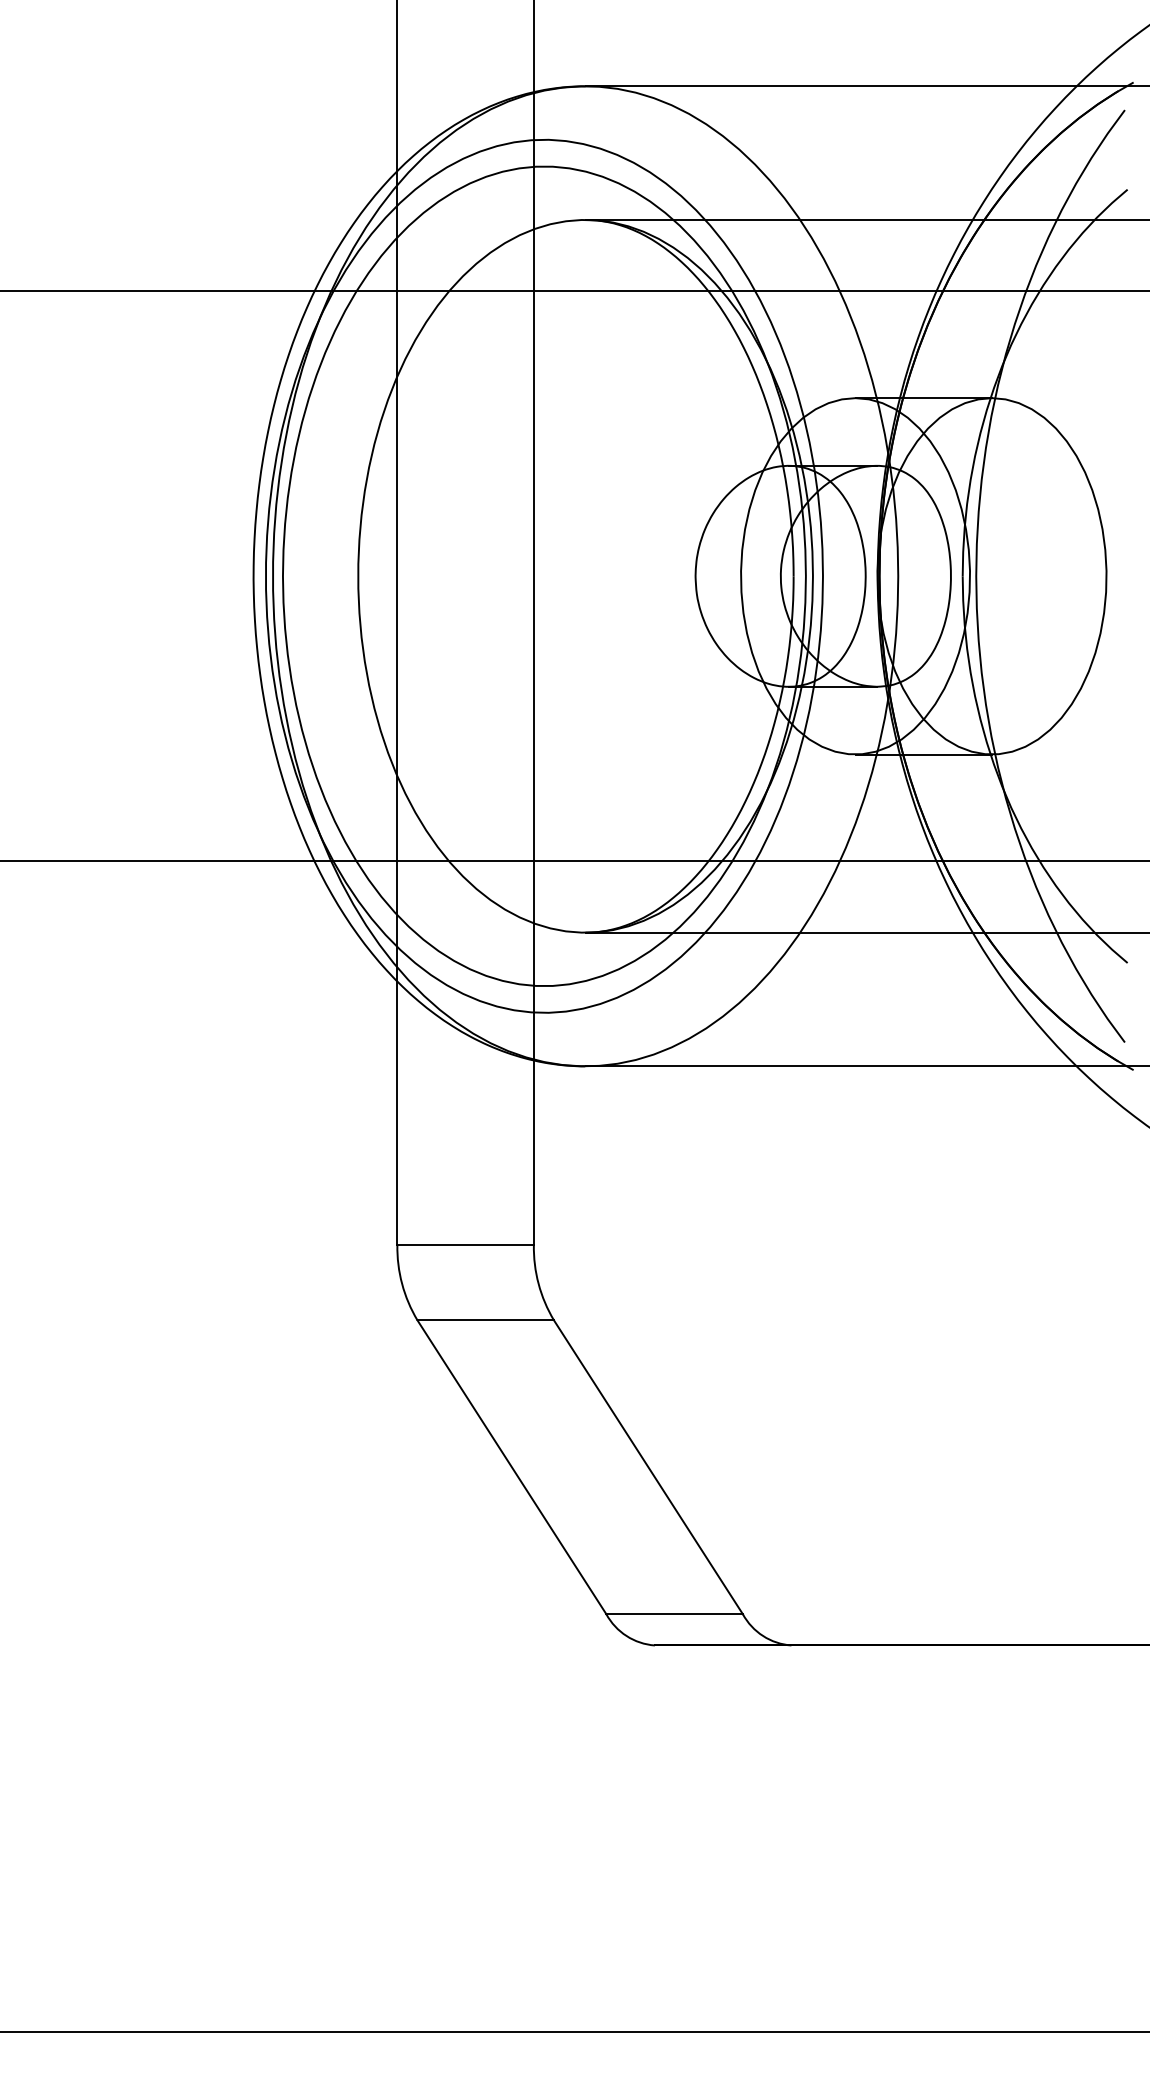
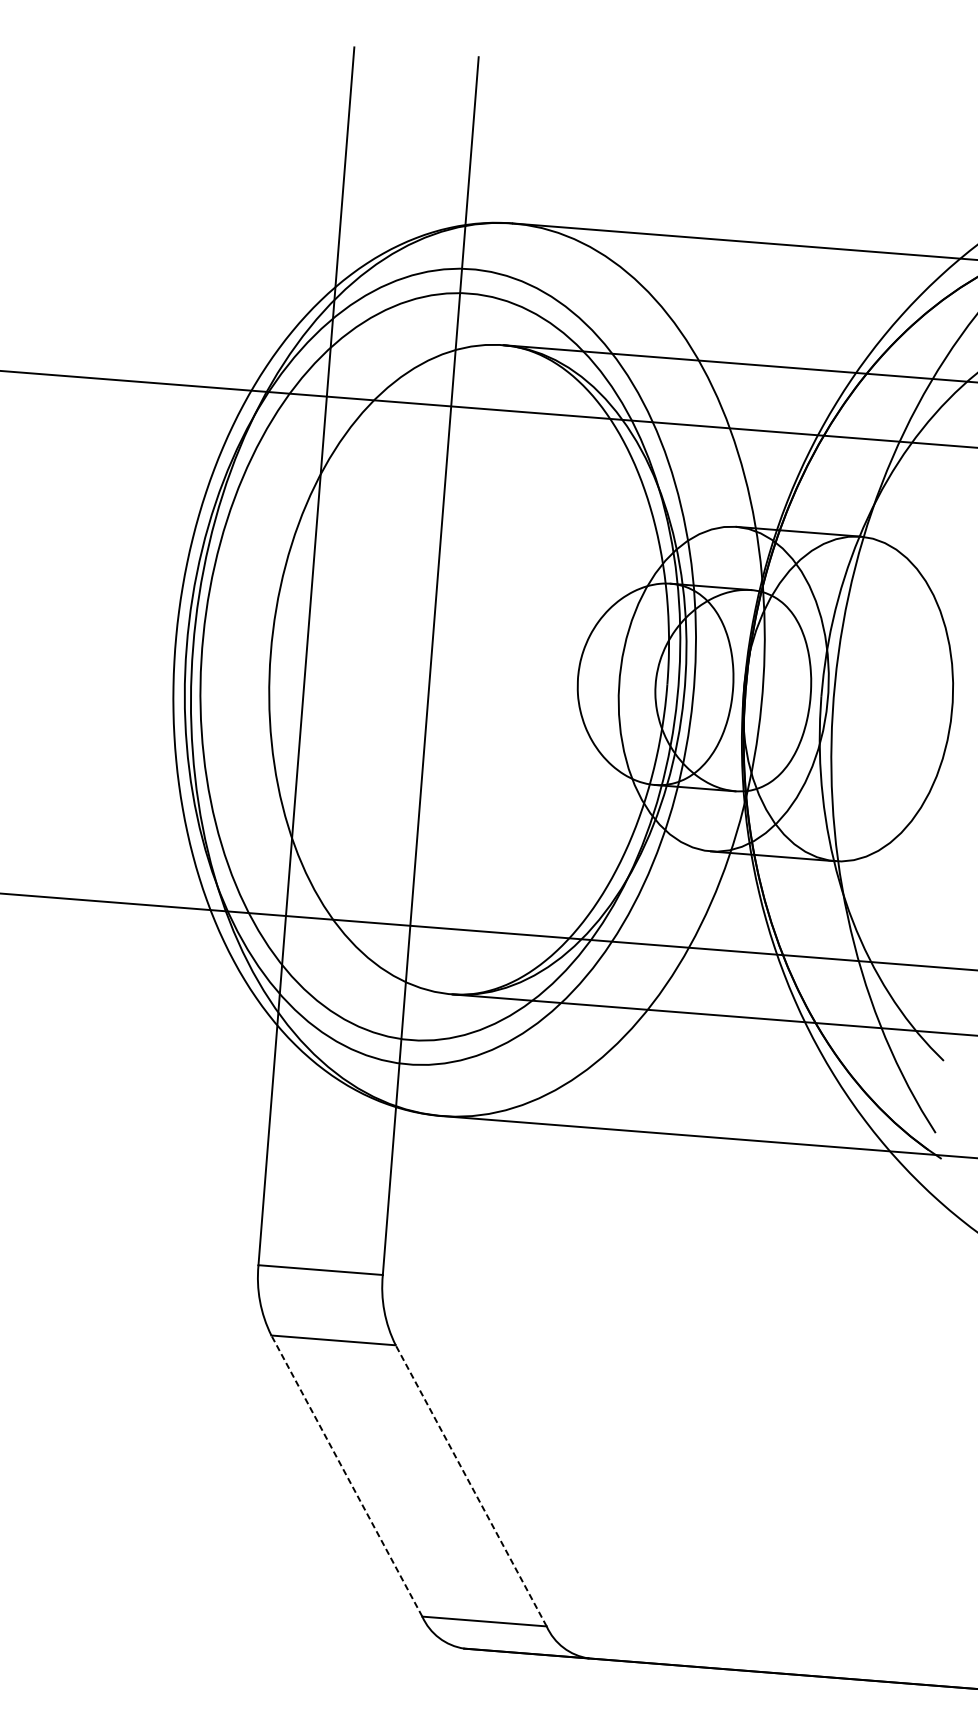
line: (511, 1467) -> (346, 1476), solid -> dashed
line: (648, 1467) -> (471, 1486), solid -> dashed

